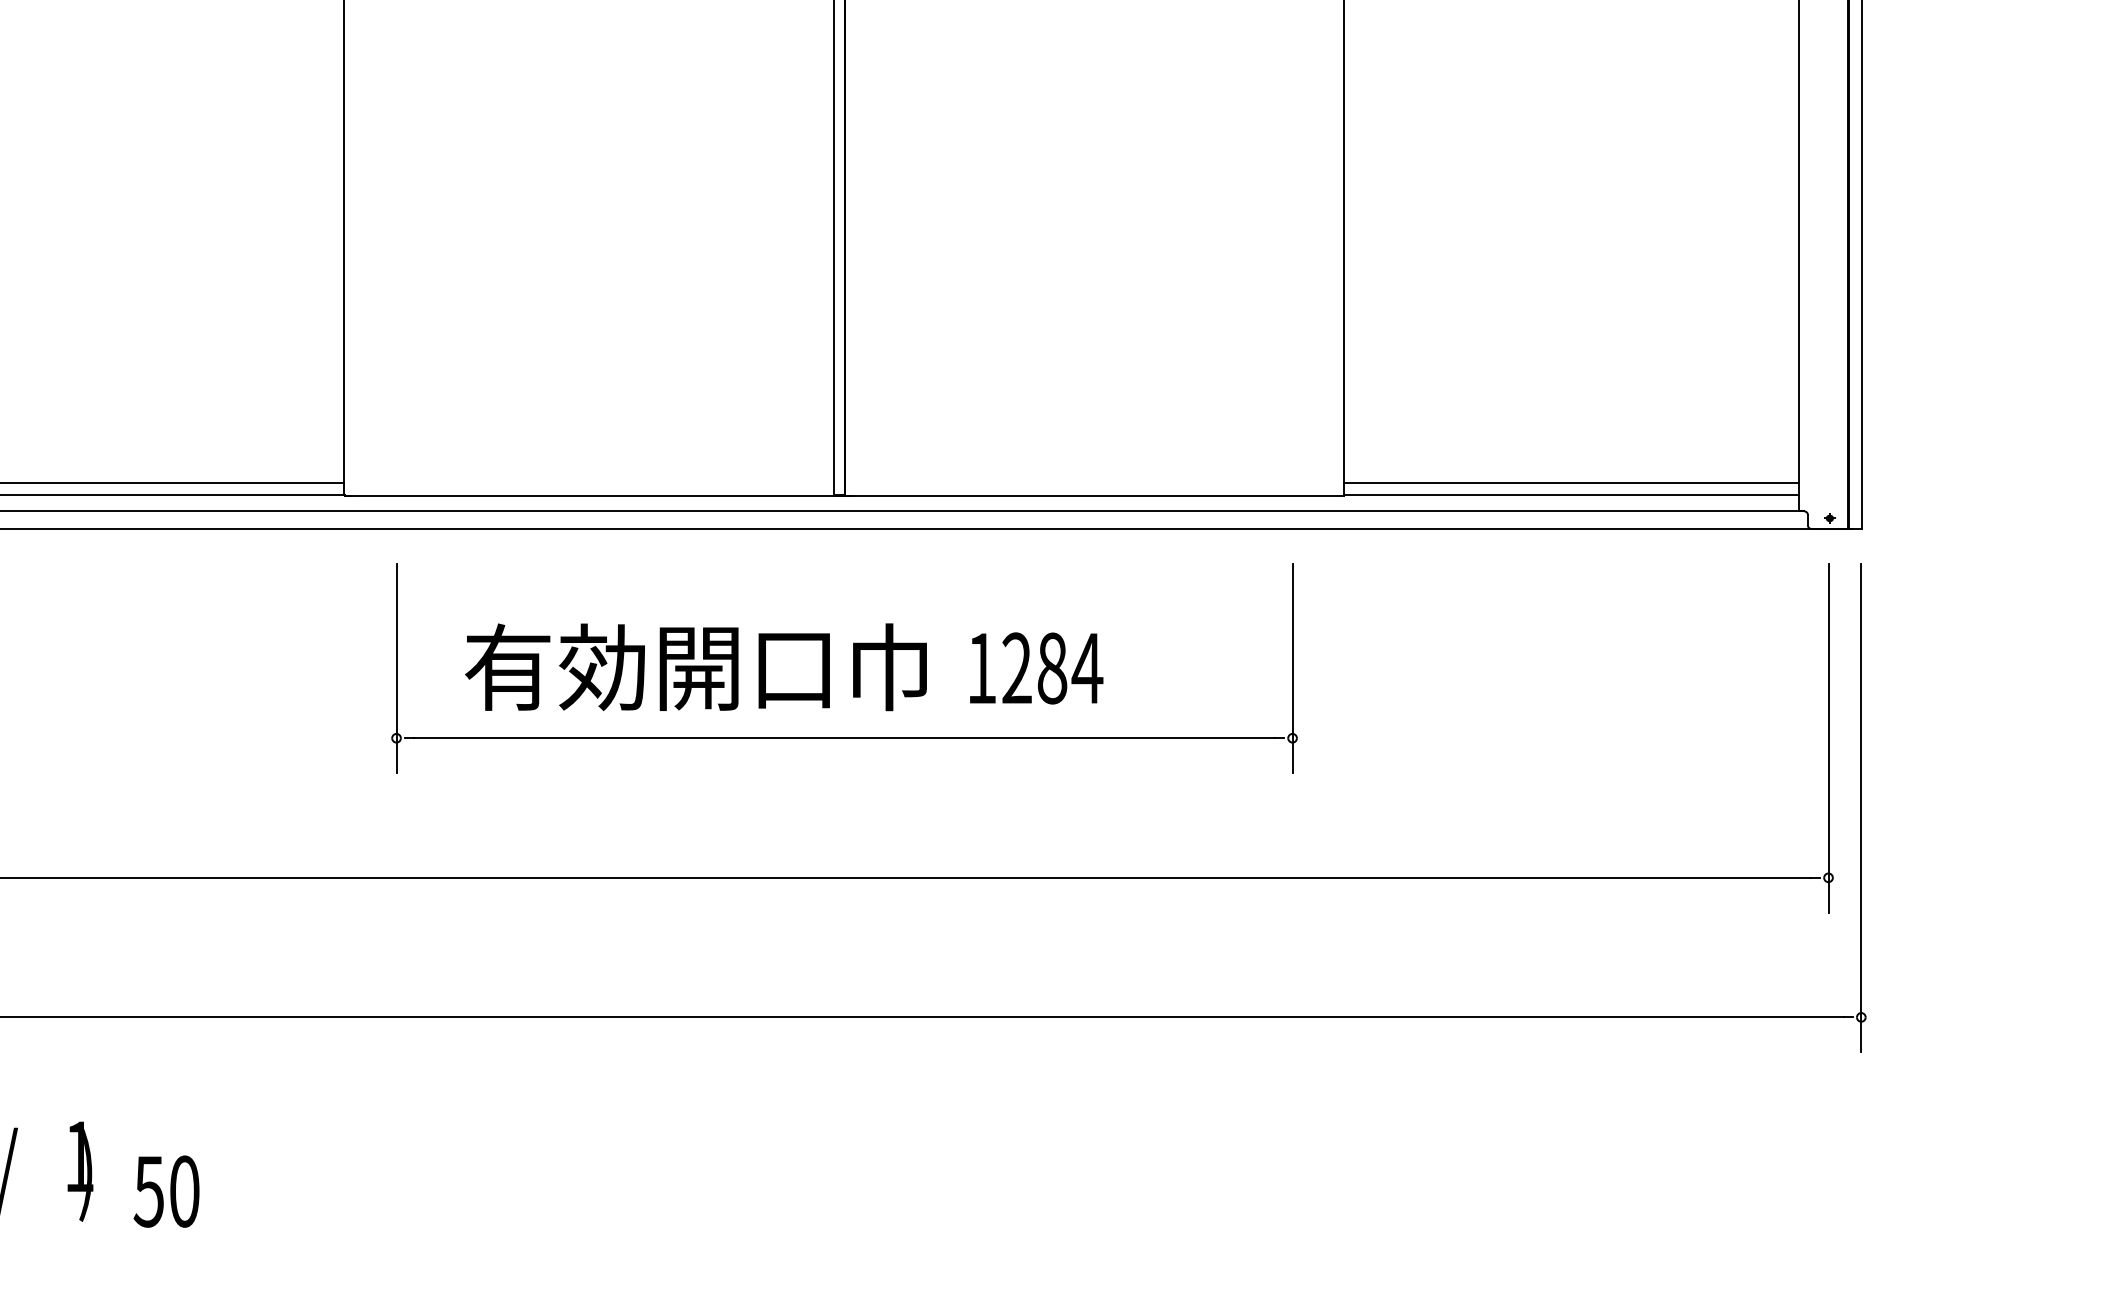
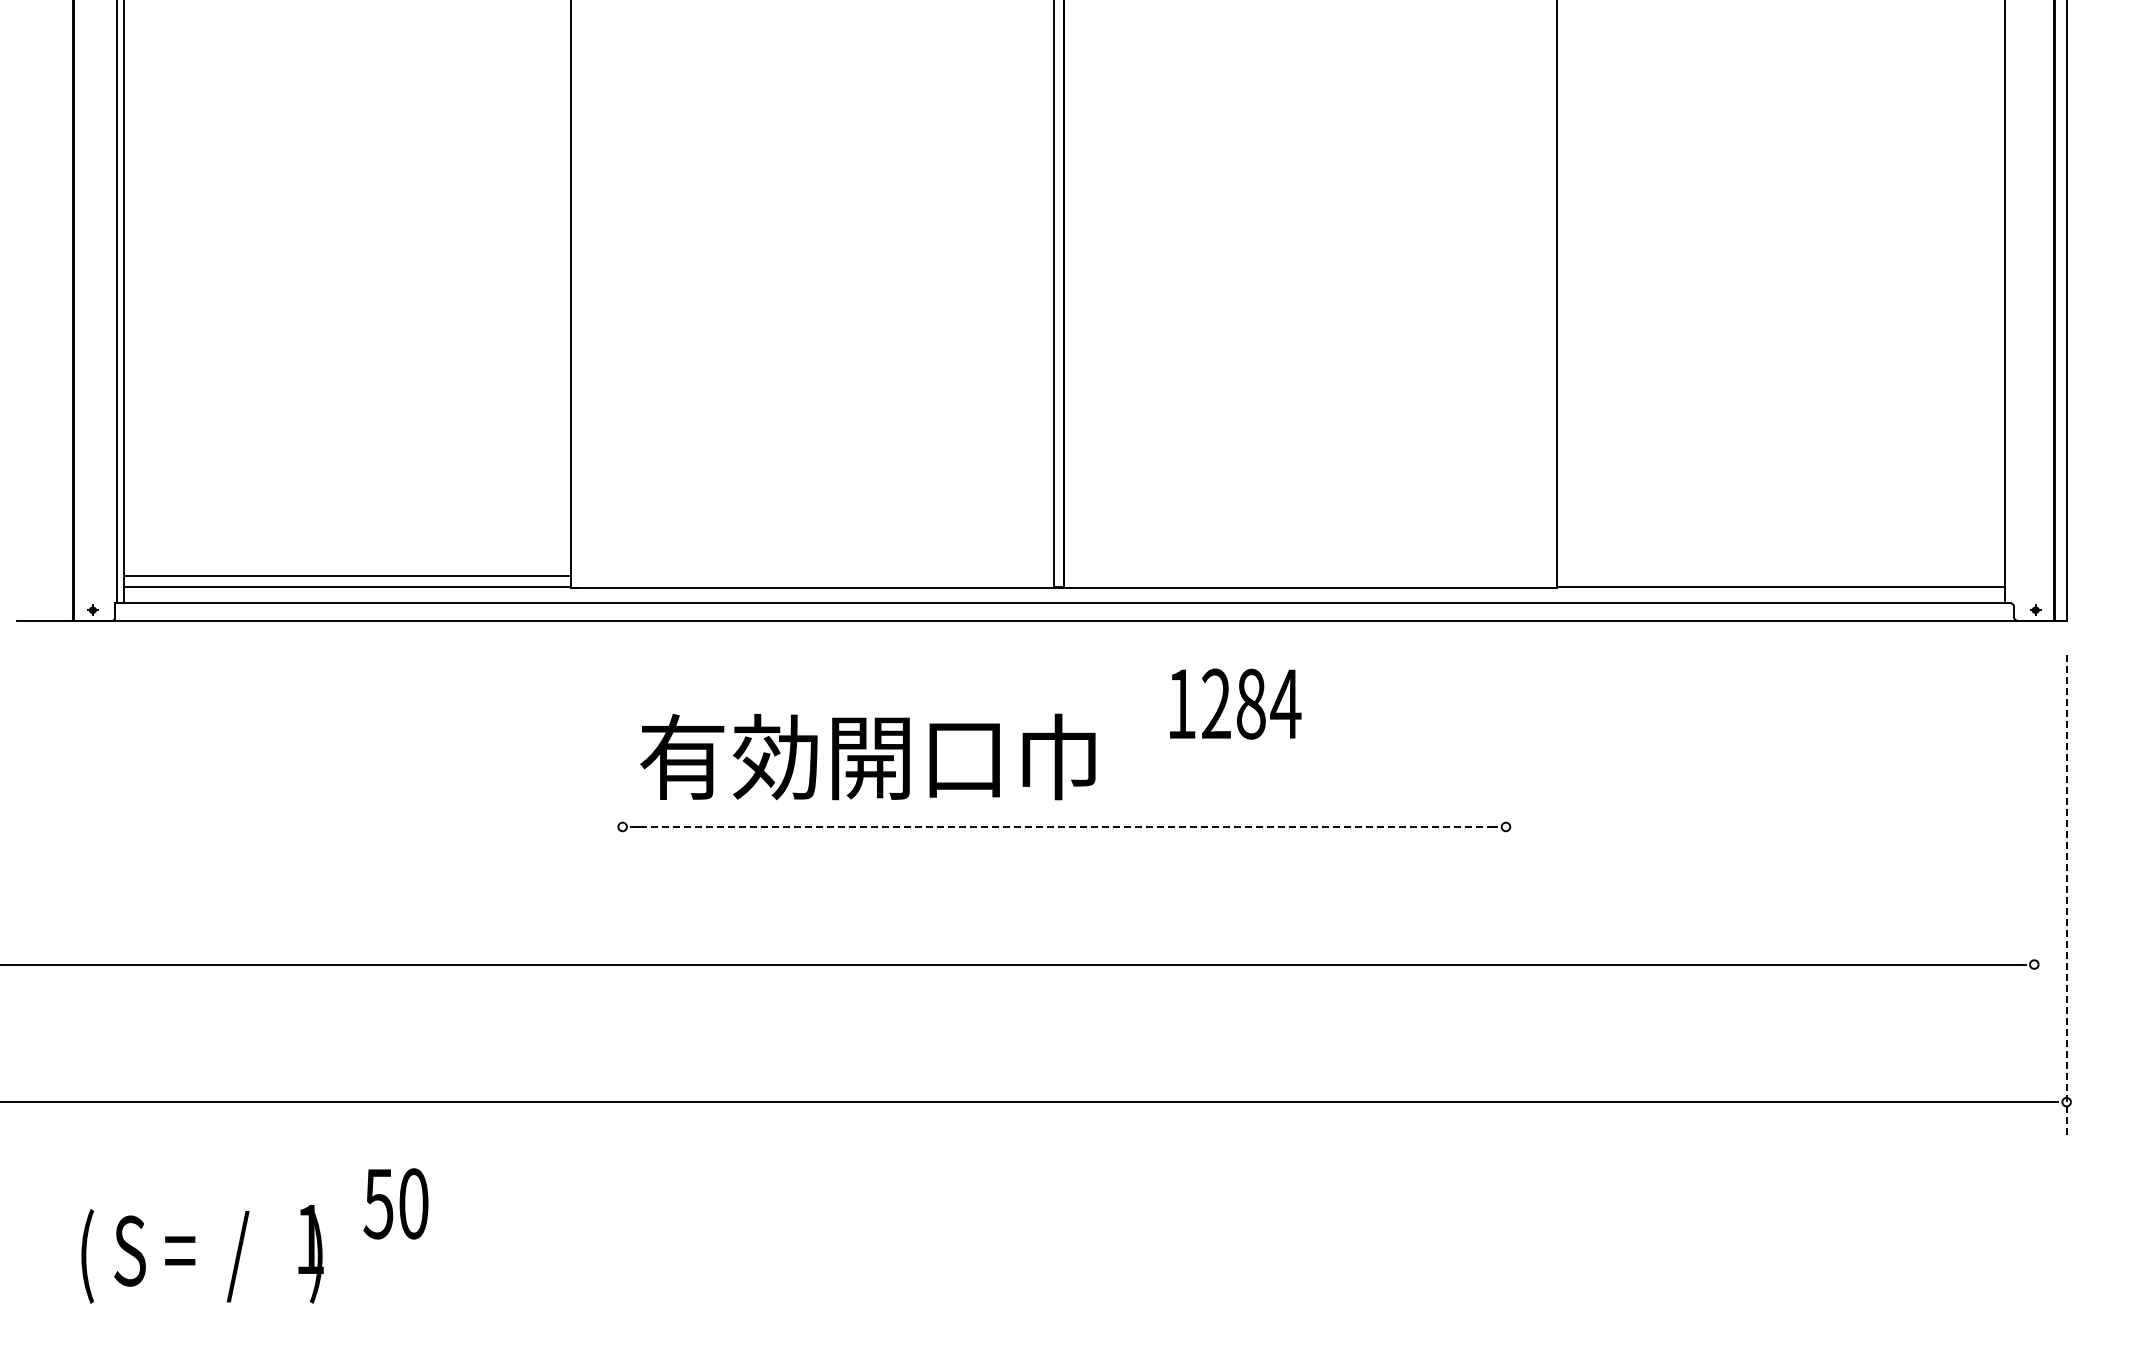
line: (1571, 483) -> (1780, 575), removed
text: (695, 666) -> (867, 756), moved
line: (396, 667) -> (622, 757), removed
text: (1036, 667) -> (1235, 703), moved
line: (1292, 667) -> (1505, 757), removed
line: (844, 737) -> (1064, 826), solid -> dashed
line: (1828, 737) -> (2034, 826), removed
line: (1861, 807) -> (2066, 895), solid -> dashed
text: (166, 1191) -> (395, 1203), moved

